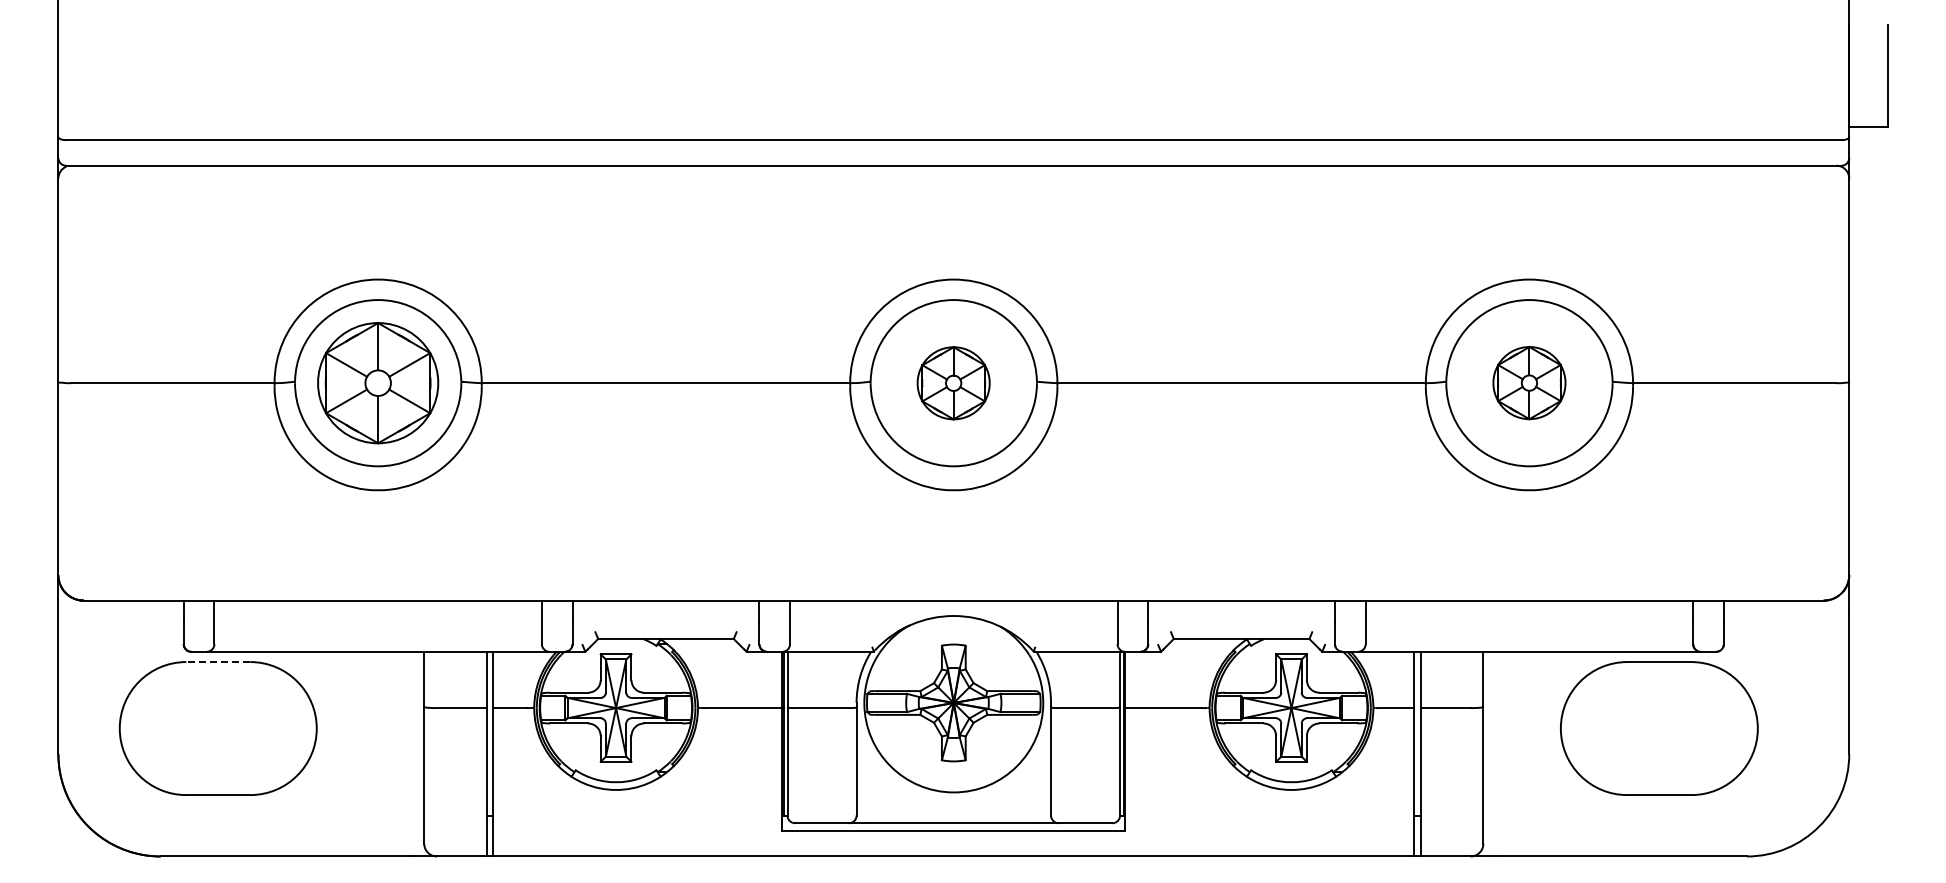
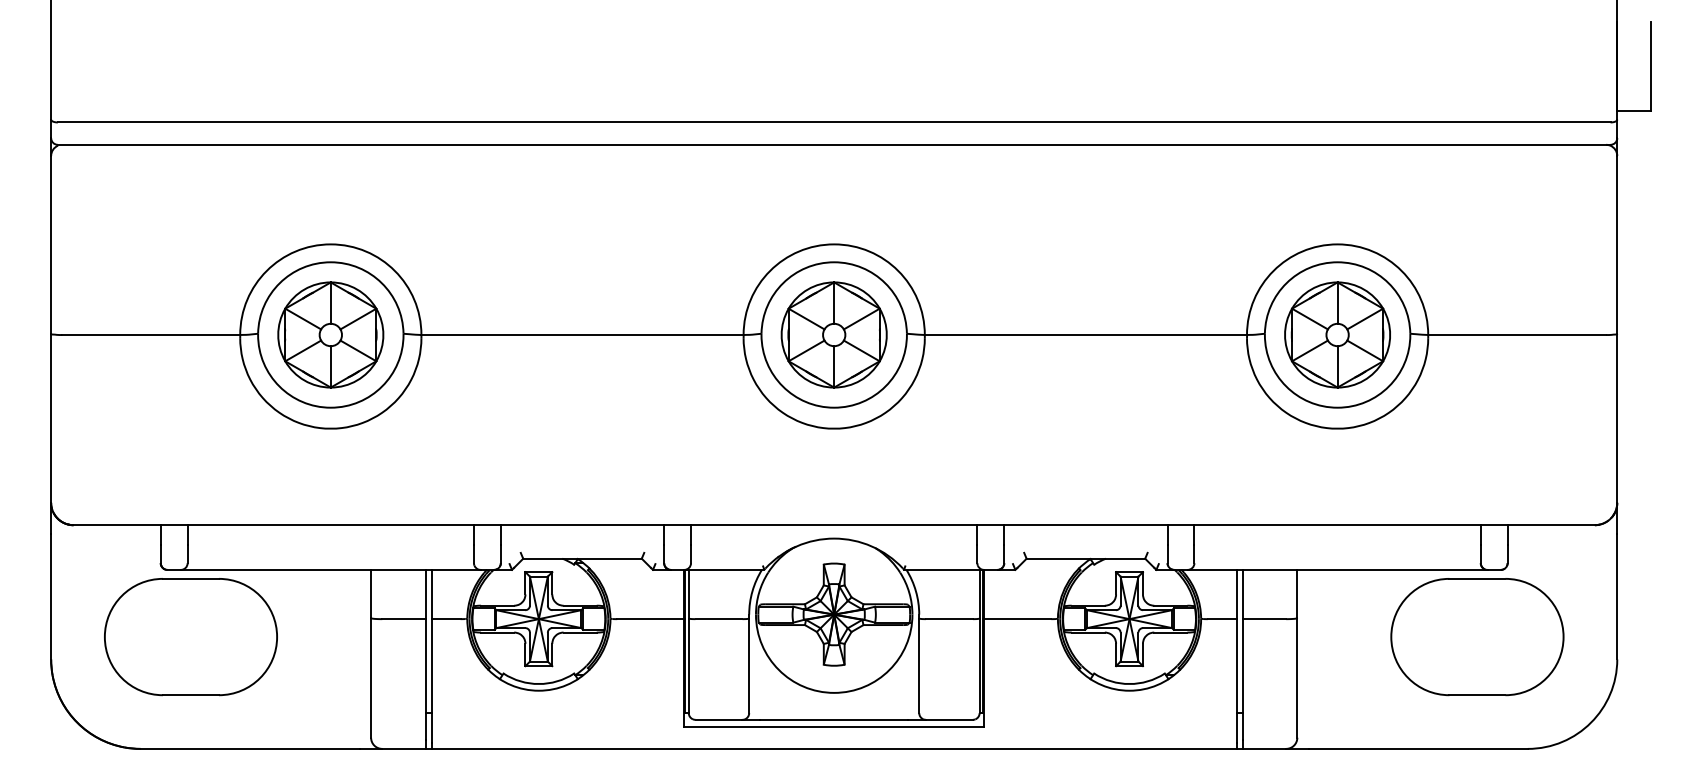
part: (1529, 382) -> (1337, 334), size x1.67
part: (953, 383) -> (833, 335), size x1.67
line: (218, 662) -> (191, 579), dashed -> solid
part: (1659, 728) -> (1477, 636), moved

